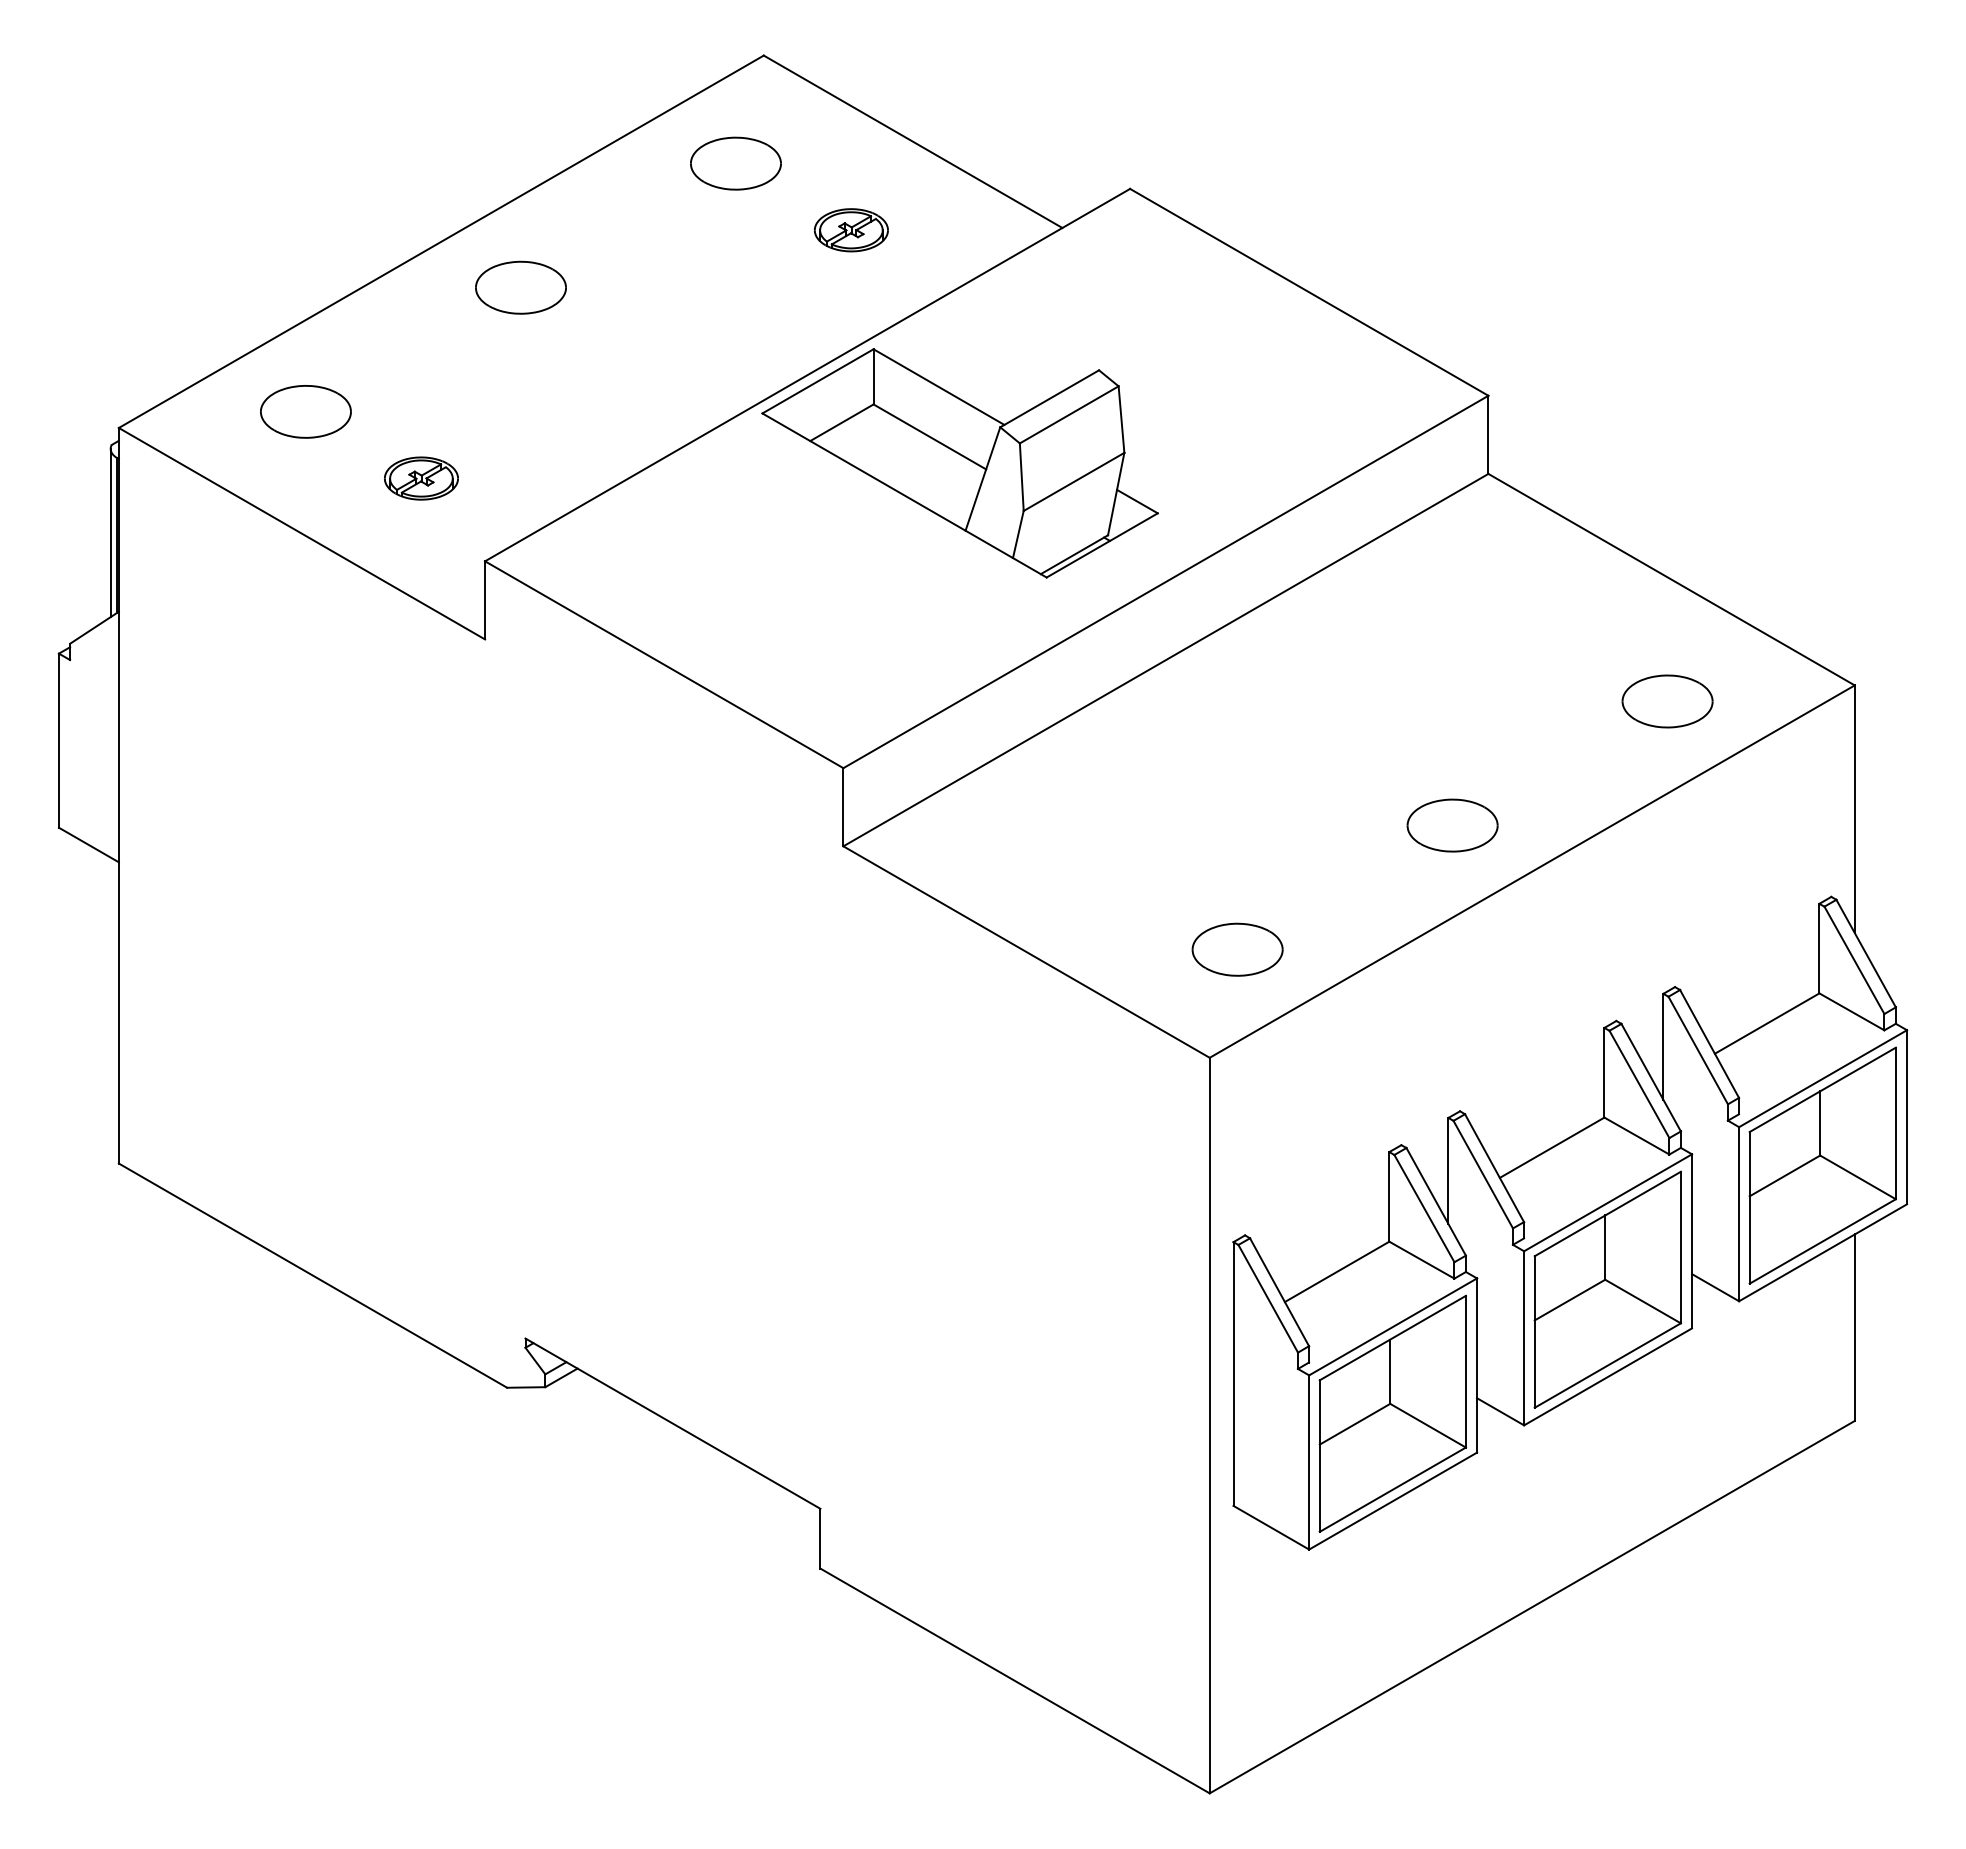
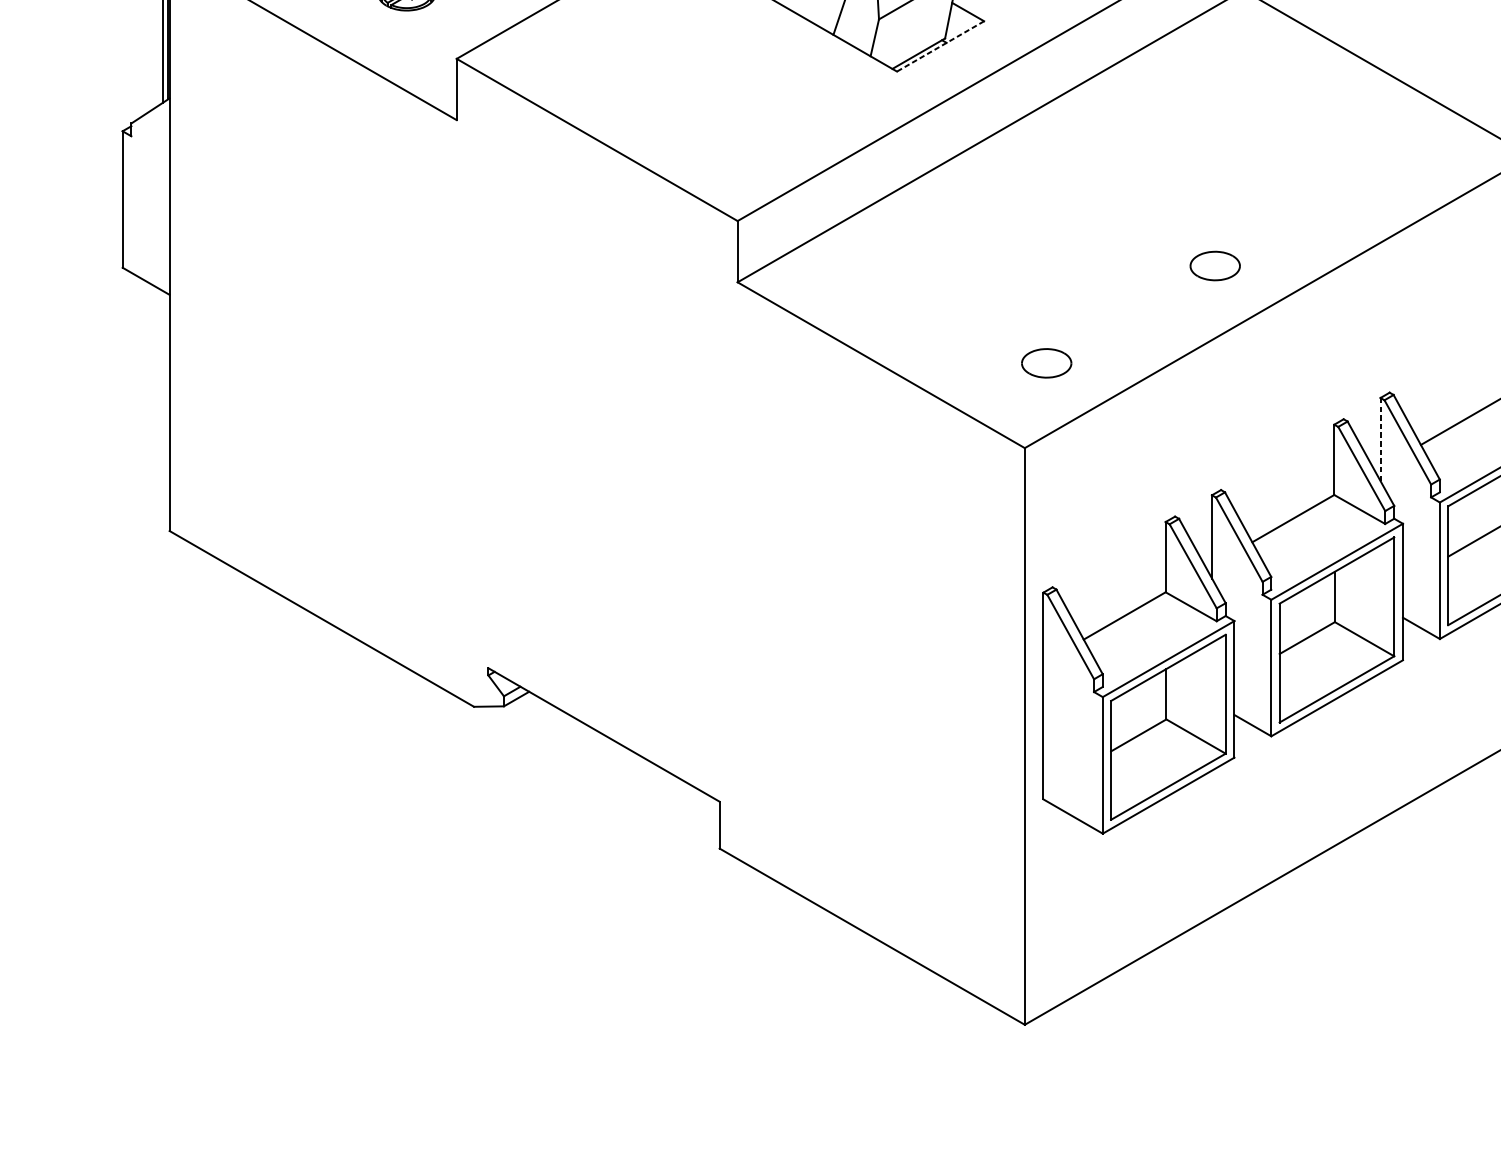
line: (1101, 545) -> (940, 46), solid -> dashed
part: (1667, 701) -> (1383, 168), removed
part: (1452, 825) -> (1215, 265), size x0.7
part: (1237, 949) -> (1046, 363), size x0.7
line: (1663, 1047) -> (1380, 440), solid -> dashed

